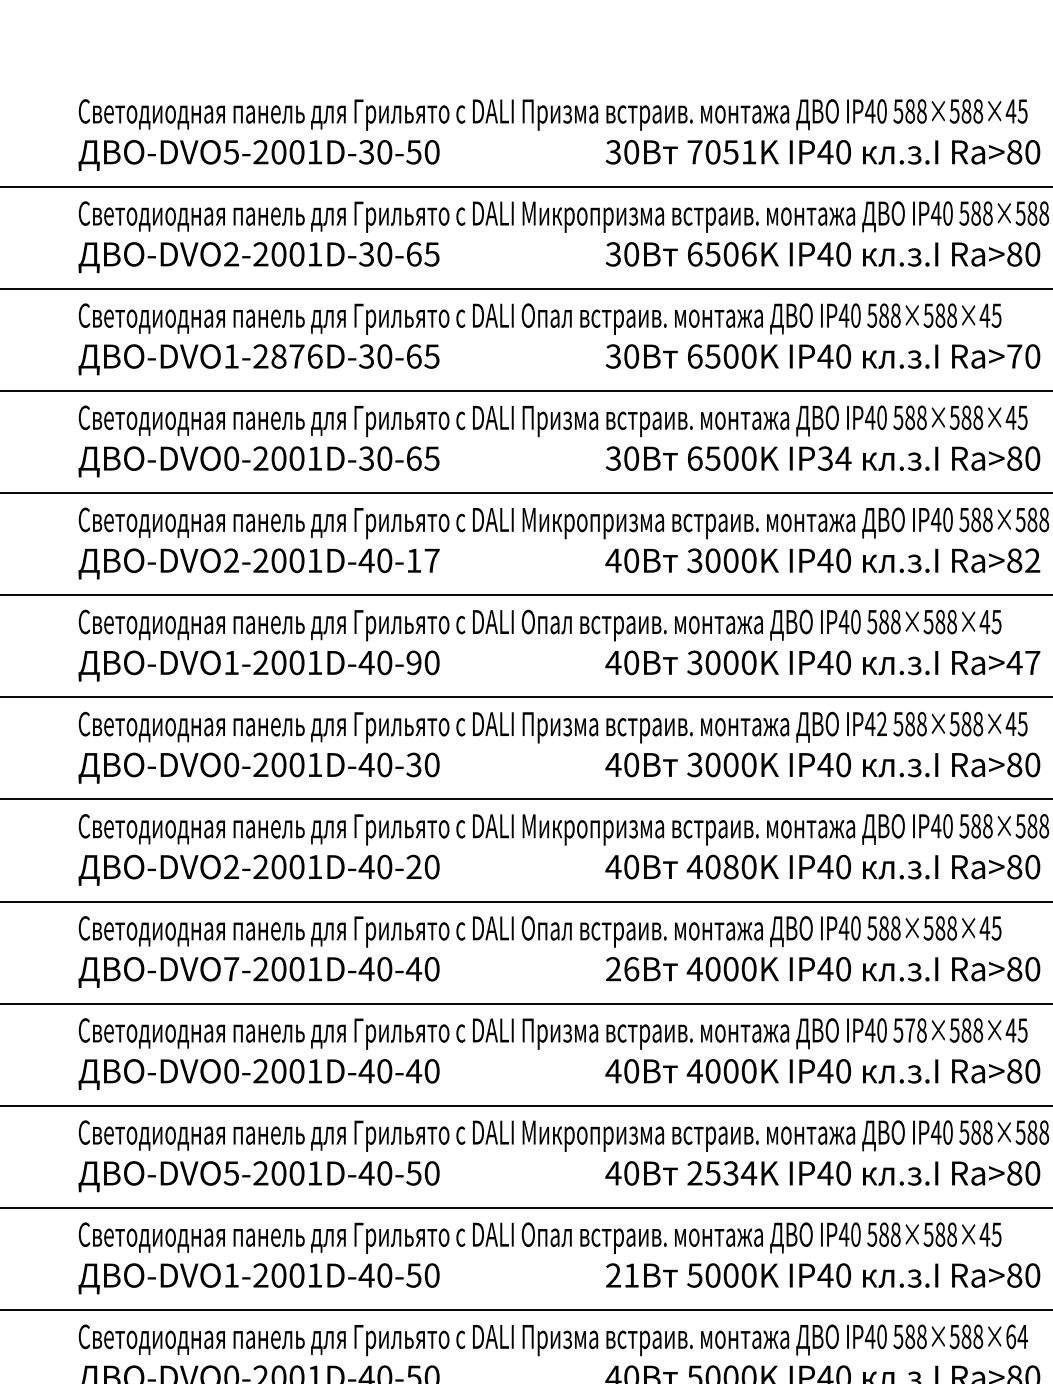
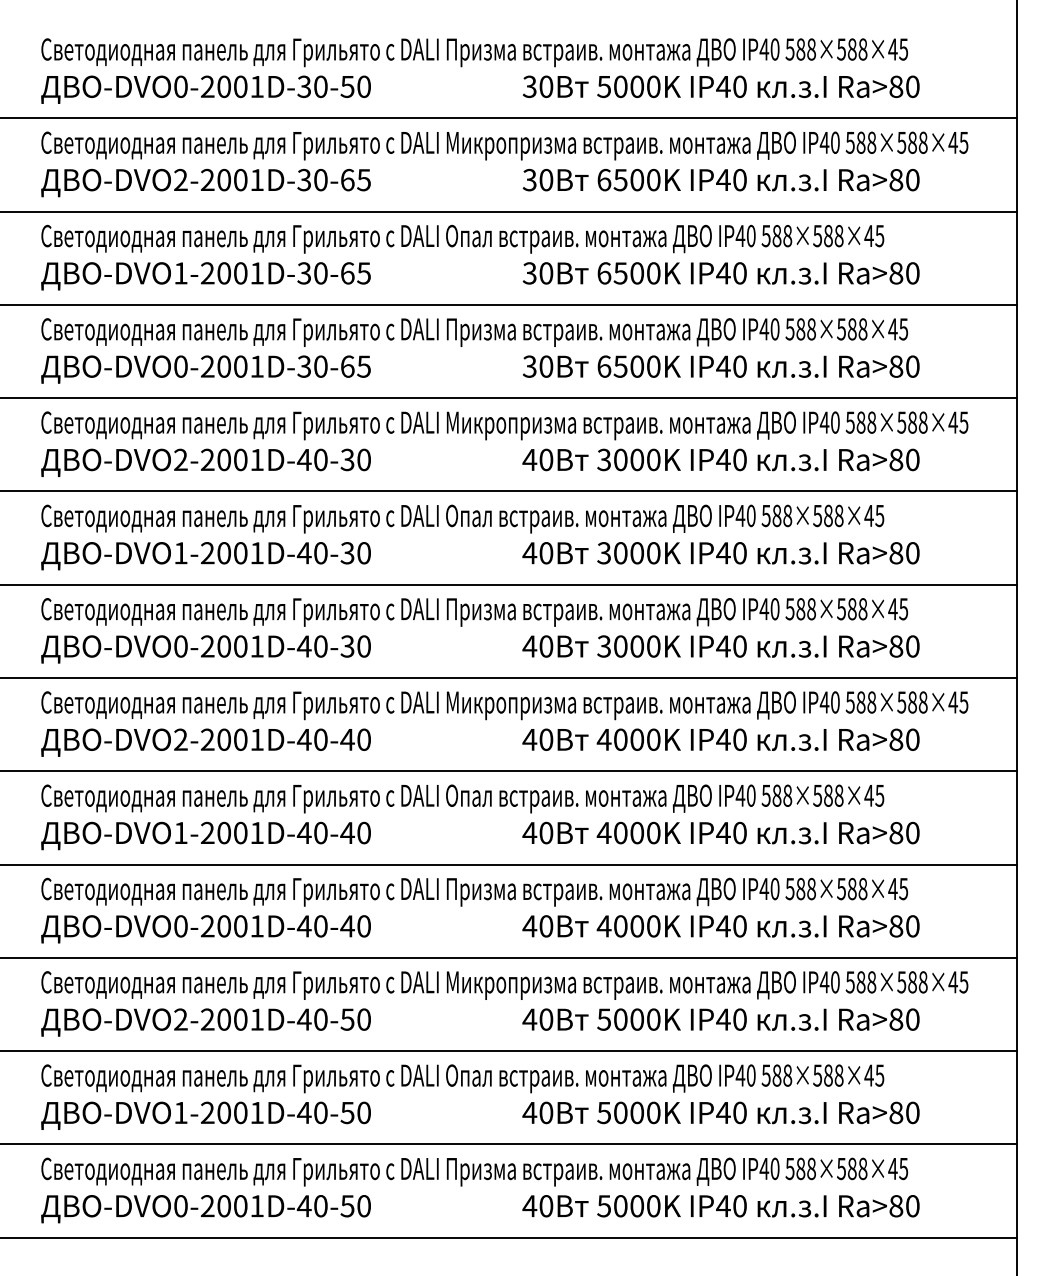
text: (231, 151) -> (180, 86), -DVO5-2001D-30-50 -> -DVO0-2001D-30-50
text: (721, 151) -> (628, 86), 7051K -> 5000K
text: (748, 253) -> (653, 179), 6506K -> 6500K
text: (296, 356) -> (240, 273), -DVO1-2876D-30-65 -> -DVO1-2001D-30-65
text: (1014, 356) -> (896, 273), Ra>70 -> Ra>80
text: (834, 458) -> (731, 366), IP34 -> IP40
text: (422, 560) -> (355, 459), -DVO2-2001D-40-17 -> -DVO2-2001D-40-30
text: (1032, 560) -> (912, 459), Ra>82 -> Ra>80
text: (413, 663) -> (347, 553), -DVO1-2001D-40-90 -> -DVO1-2001D-40-30
text: (1022, 663) -> (903, 553), Ra>47 -> Ra>80
text: (881, 724) -> (774, 609), IP42 -> IP40
text: (413, 866) -> (347, 739), -DVO2-2001D-40-20 -> -DVO2-2001D-40-40
text: (731, 866) -> (637, 739), 4080K -> 4000K
text: (231, 968) -> (180, 832), -DVO7-2001D-40-40 -> -DVO1-2001D-40-40
text: (621, 968) -> (537, 832), 26 -> 40
text: (909, 1030) -> (800, 889), 578×588×45 -> 588×588×45
text: (231, 1173) -> (180, 1019), -DVO5-2001D-40-50 -> -DVO2-2001D-40-50
text: (722, 1173) -> (629, 1019), 2534K -> 5000K
text: (621, 1275) -> (537, 1112), 21 -> 40
text: (1017, 1336) -> (898, 1168), 588×588×64 -> 588×588×45

